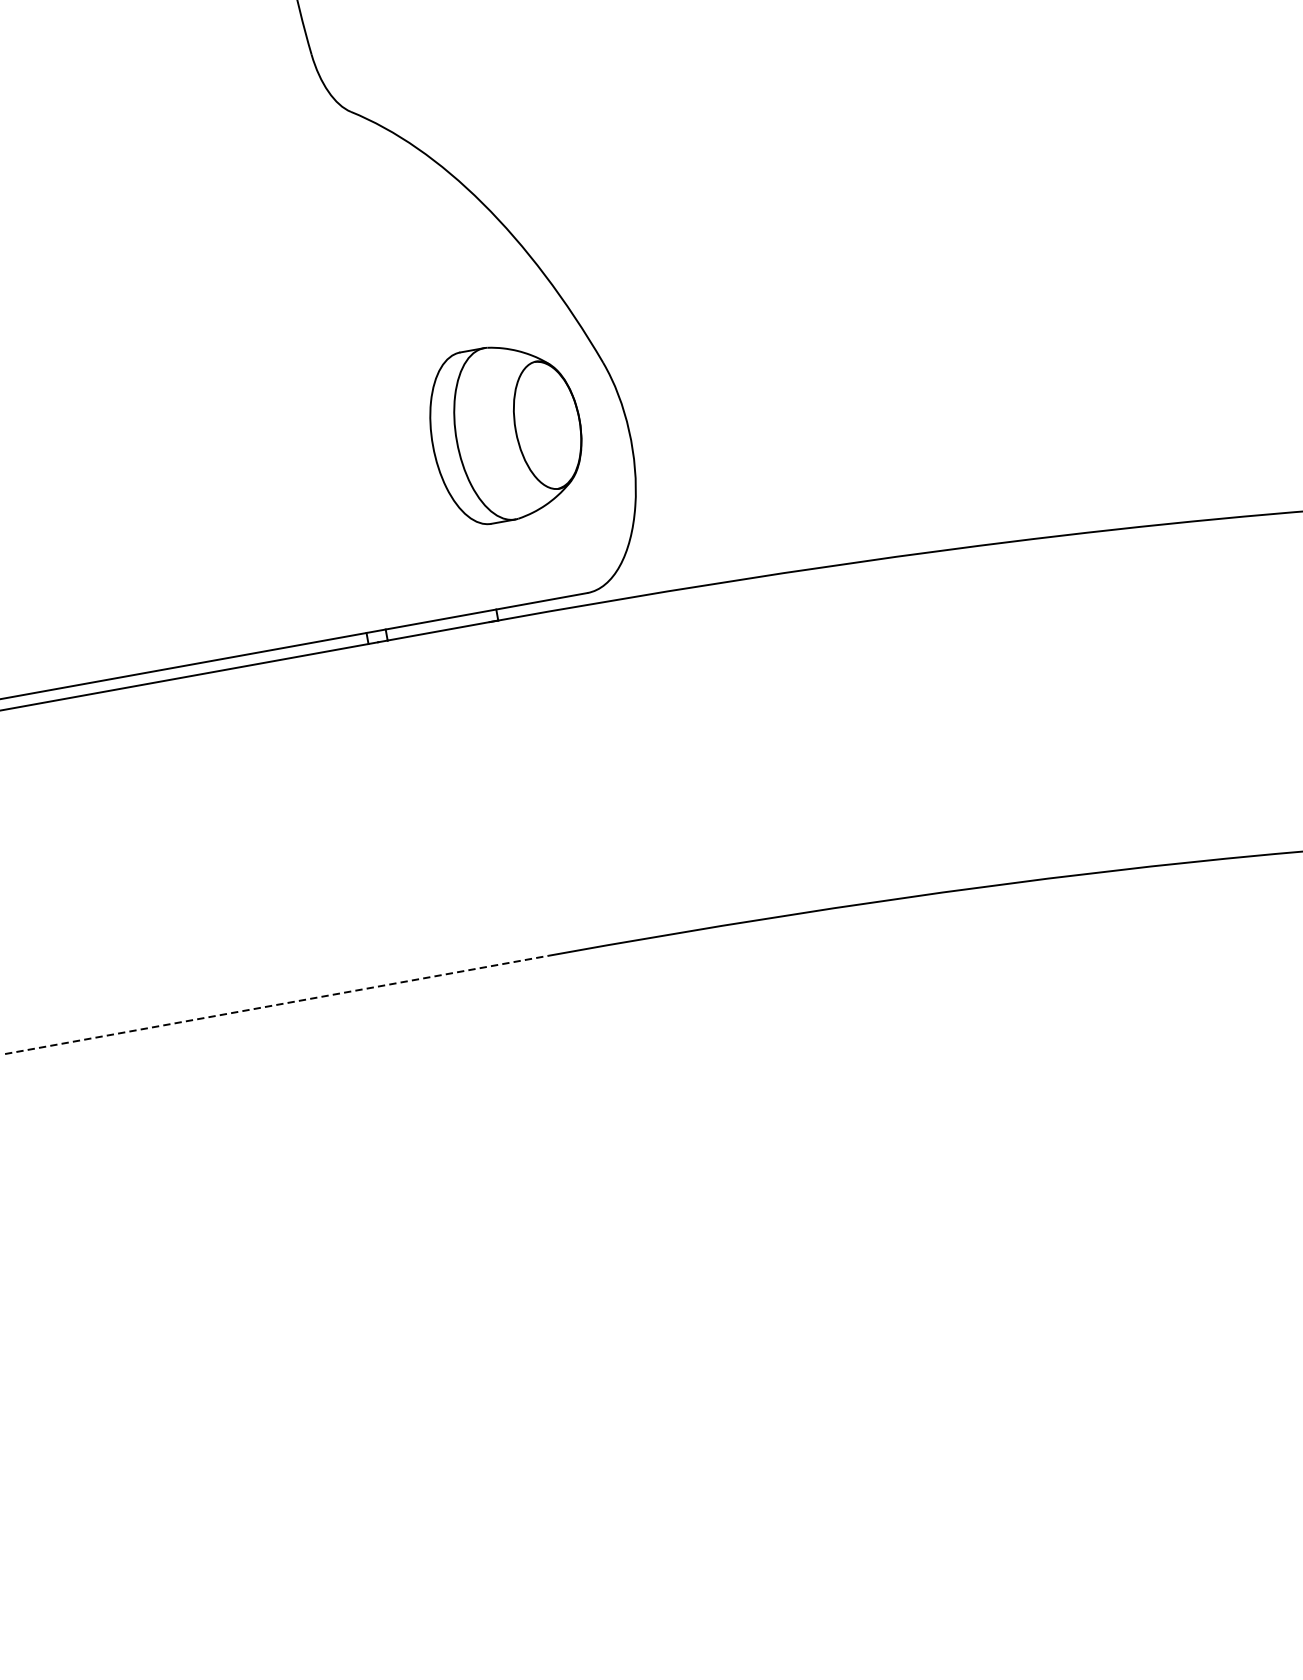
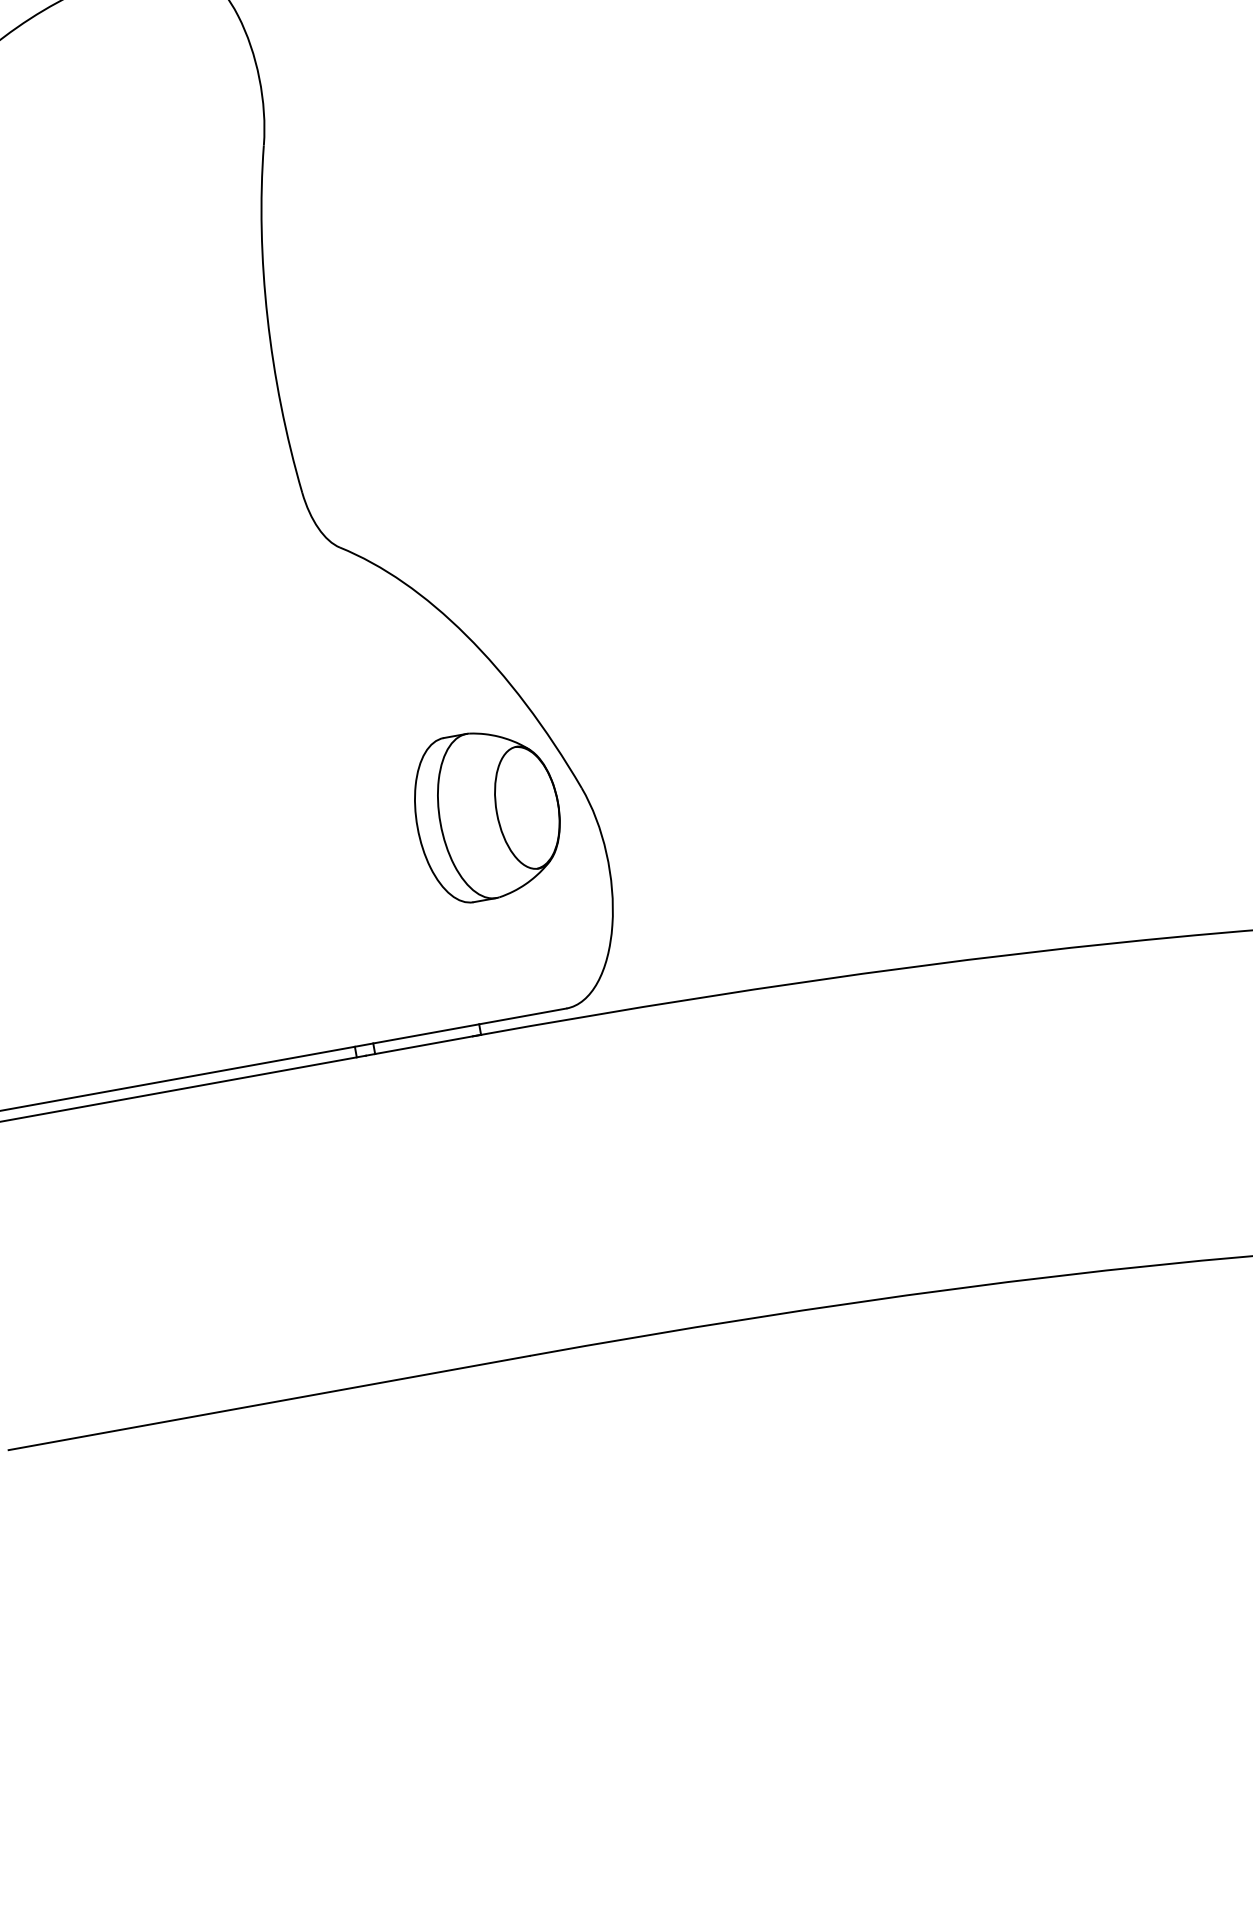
part: (506, 435) -> (487, 817), moved
line: (277, 1005) -> (269, 1403), dashed -> solid

